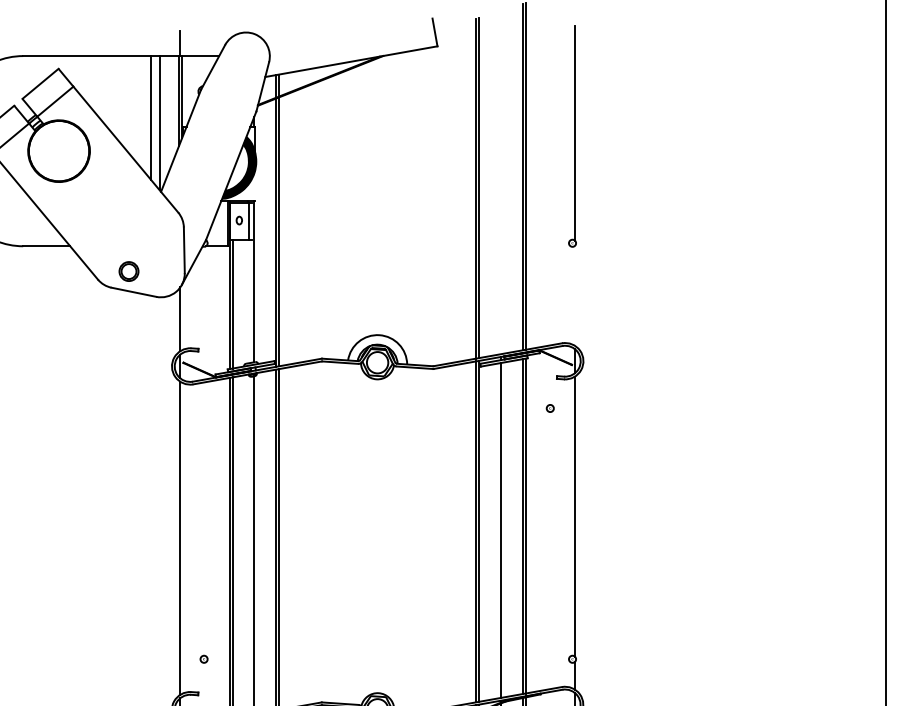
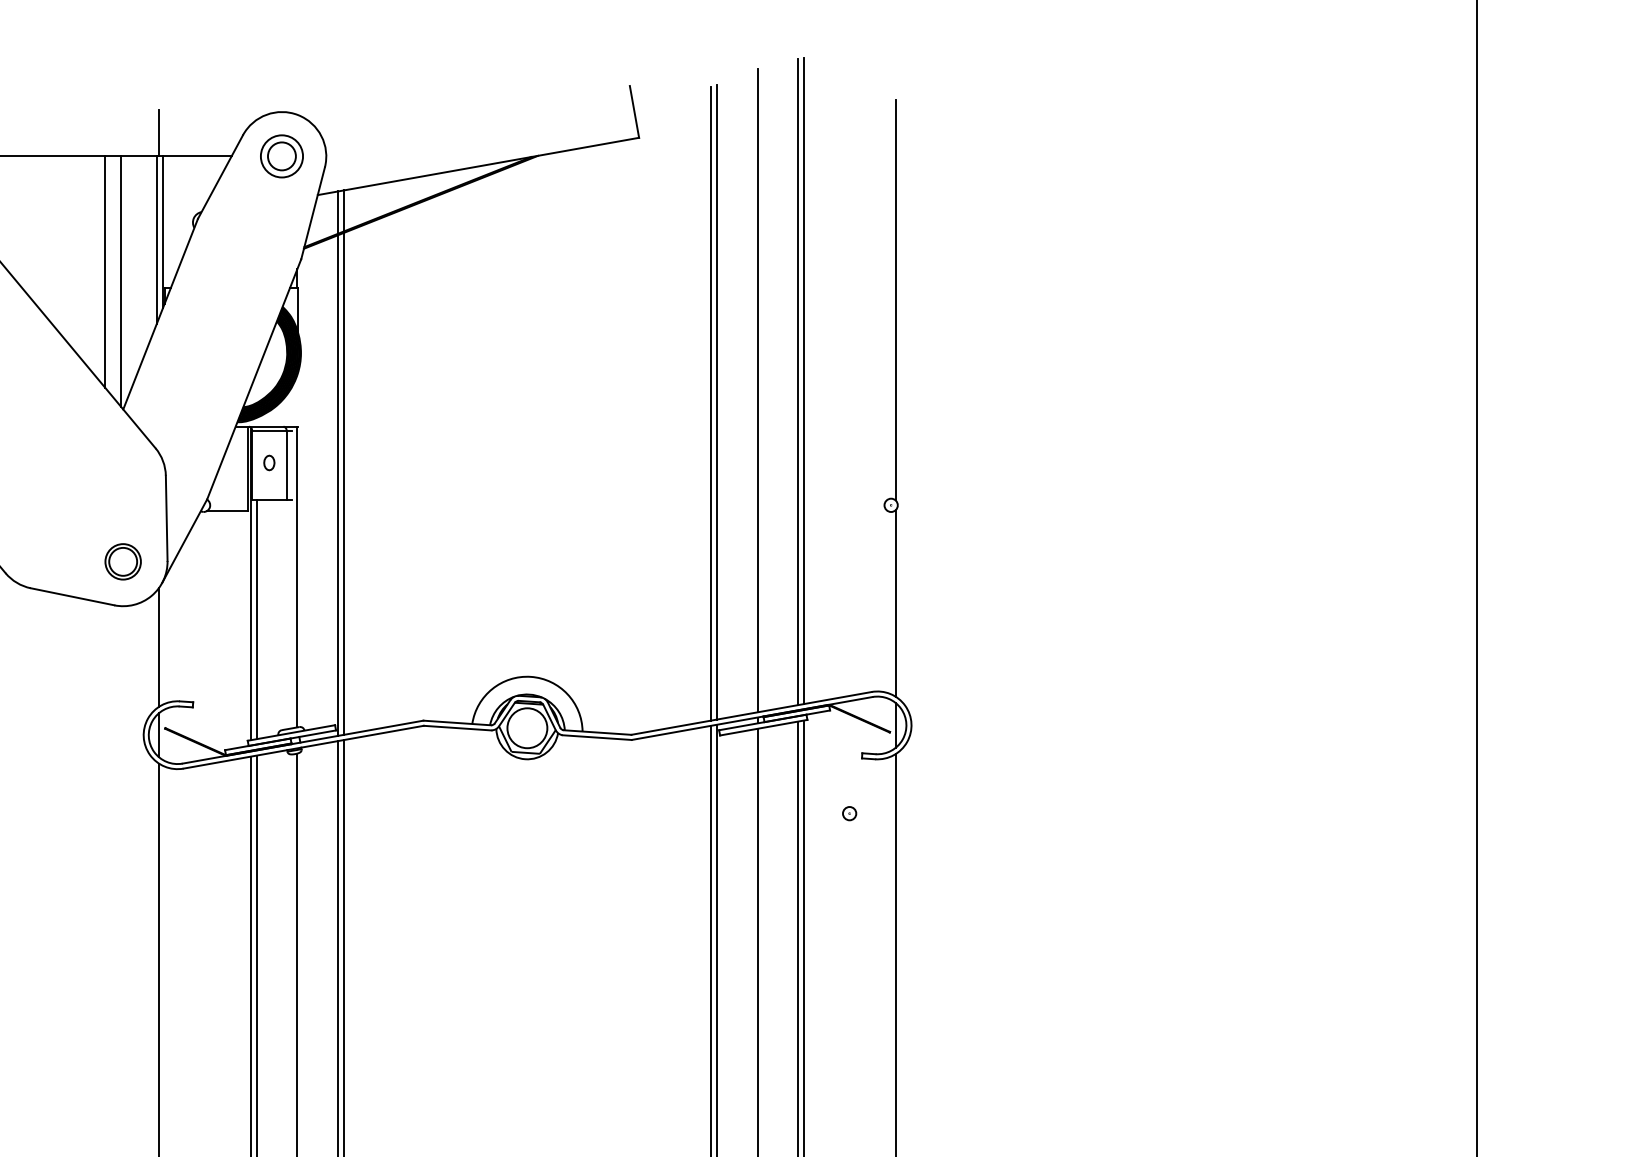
part: (245, 56) -> (280, 156), added
line: (500, 181) -> (756, 390), added
part: (128, 271) -> (122, 561), moved
line: (574, 295) -> (894, 602), added

